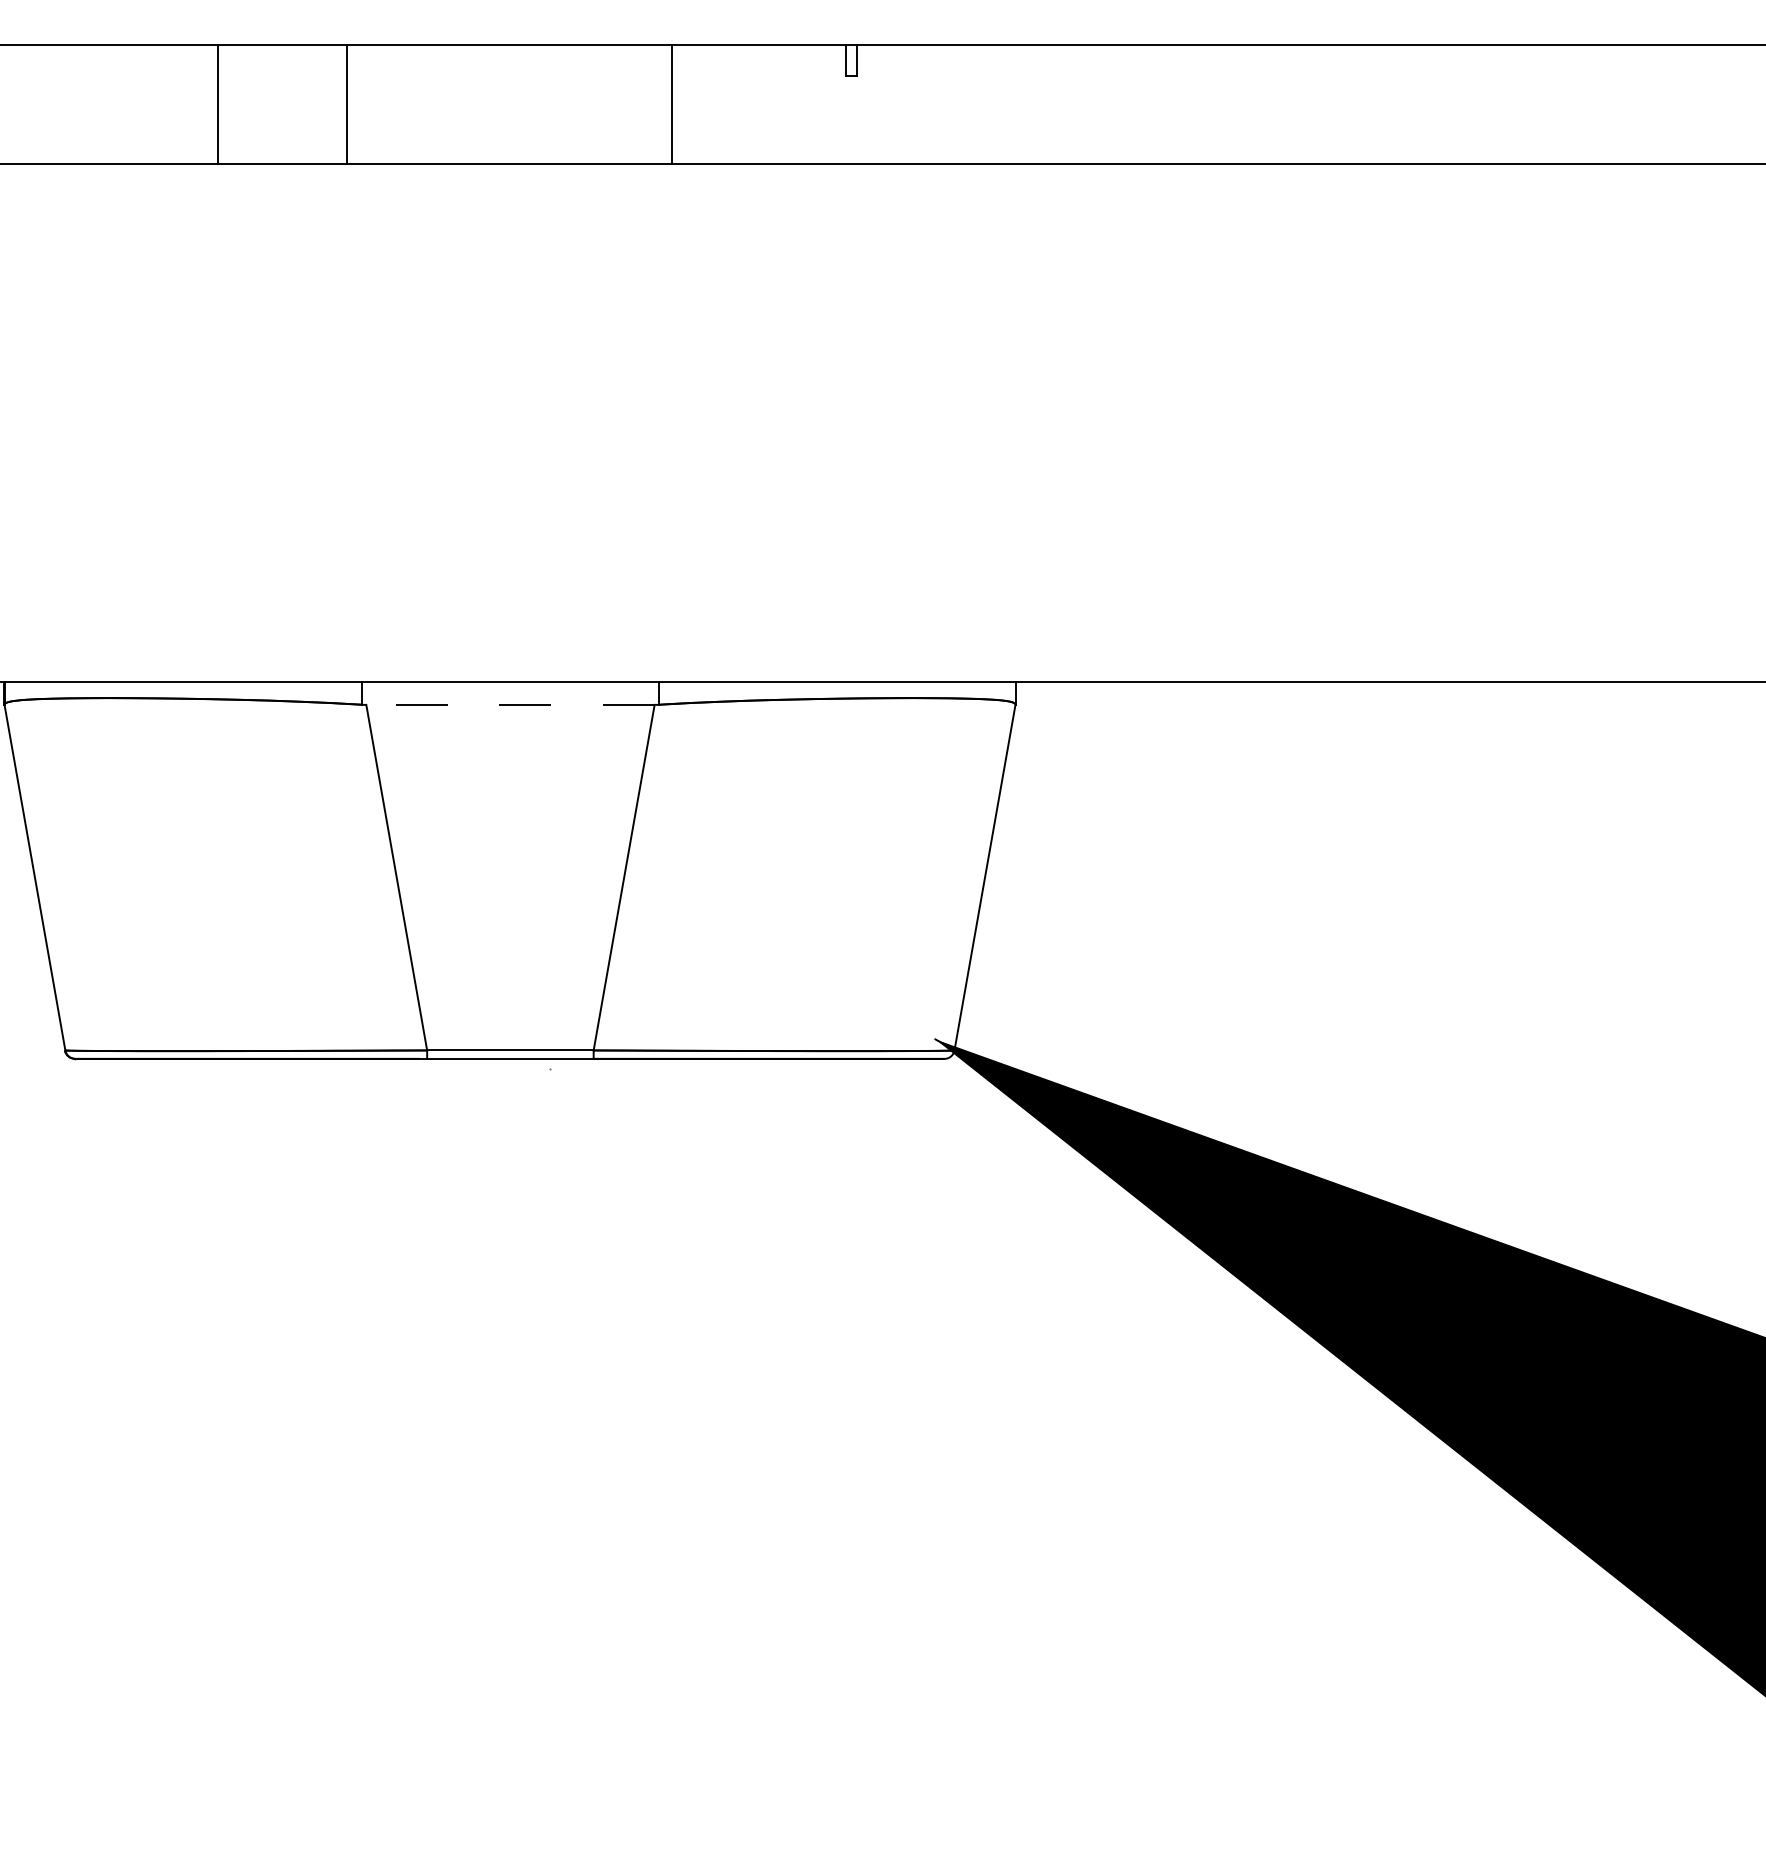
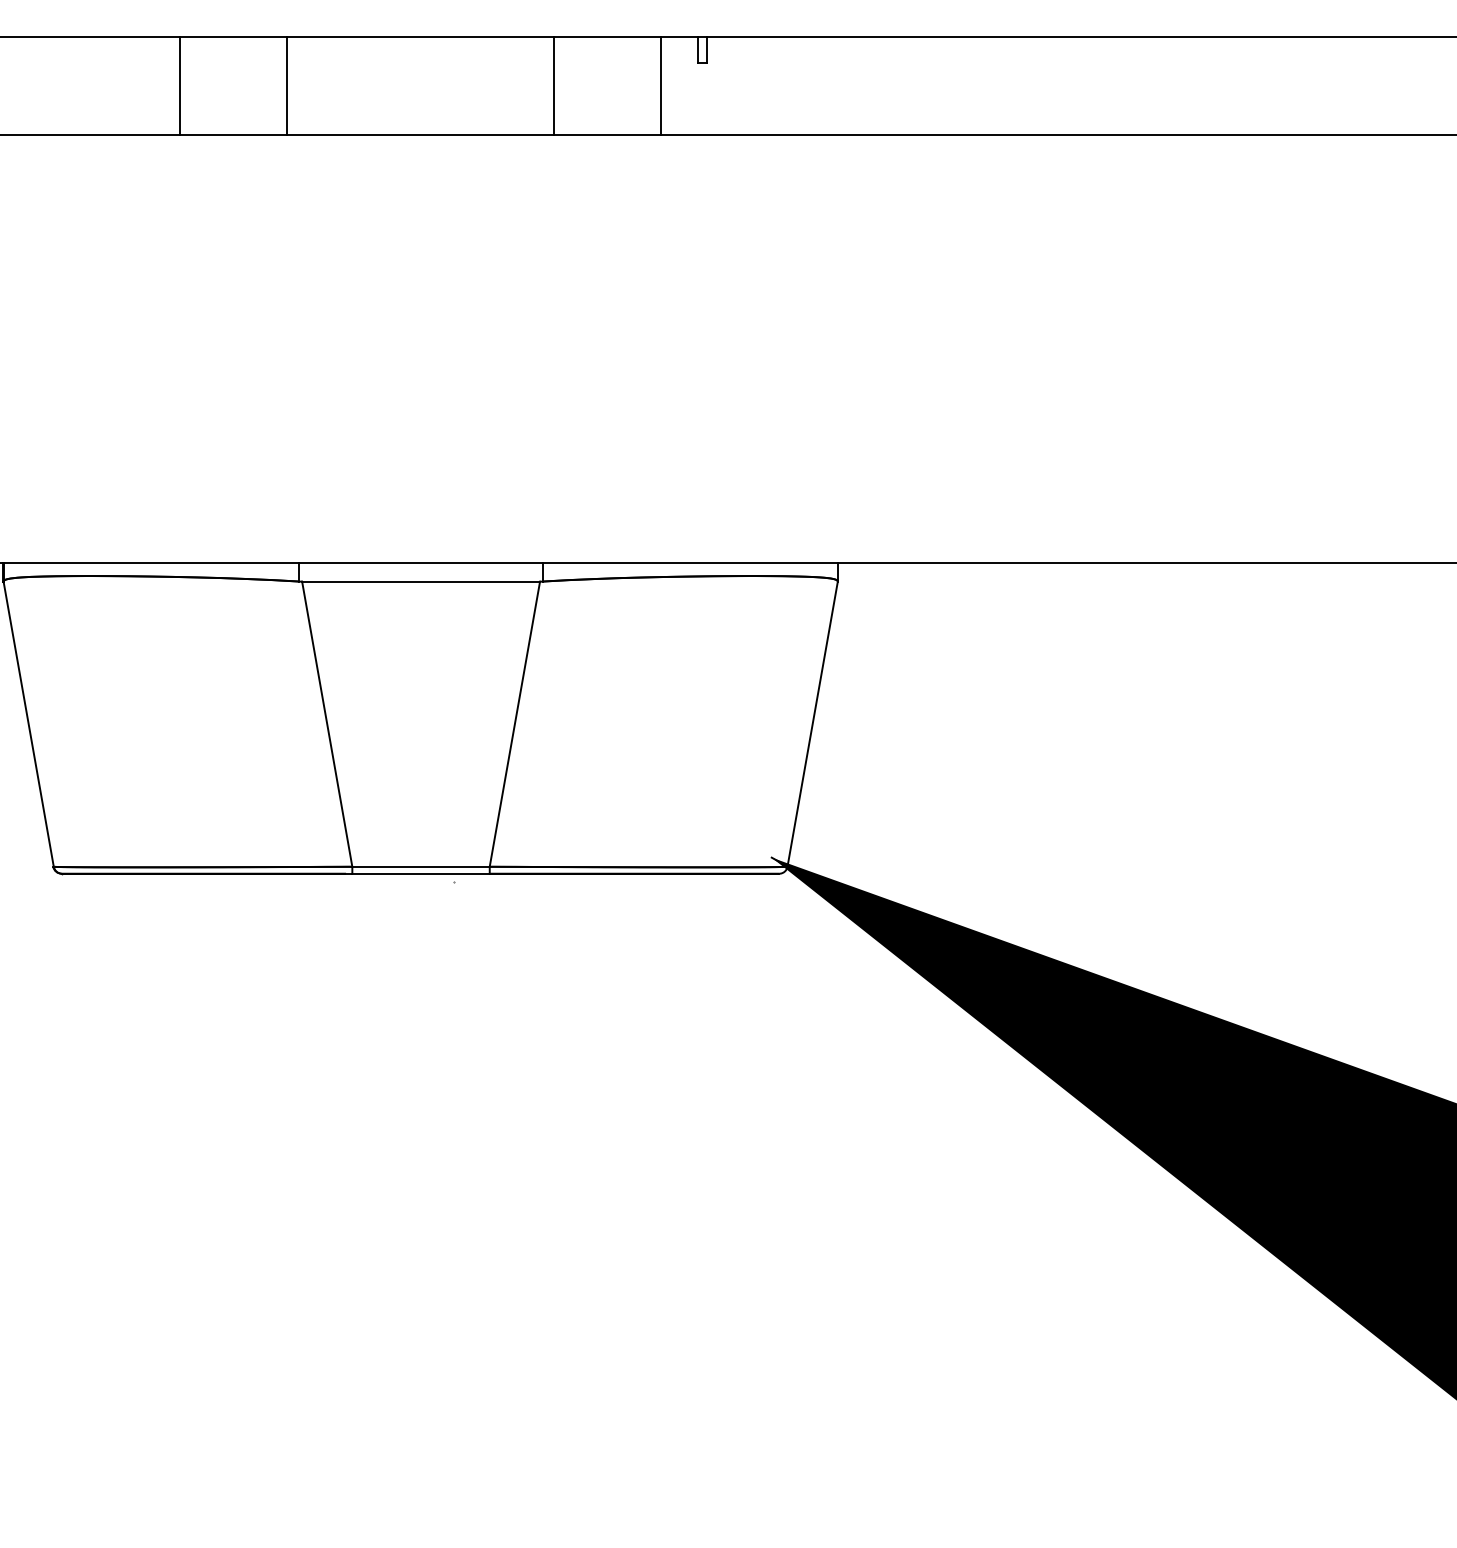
line: (800, 104) -> (660, 86), added
line: (509, 704) -> (420, 581), dashed -> solid

